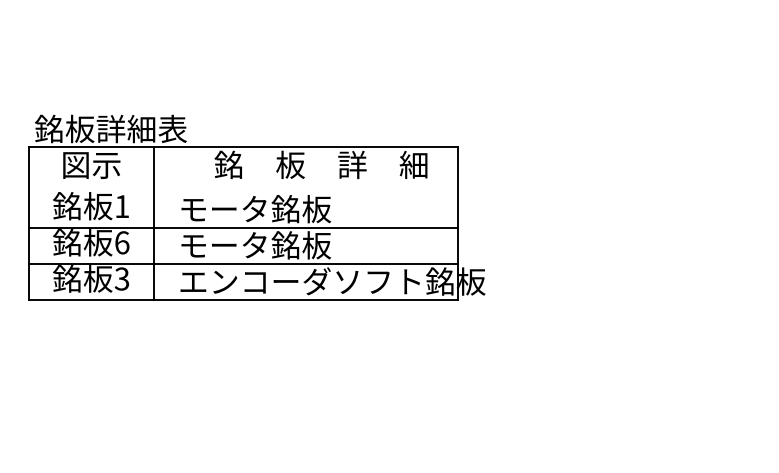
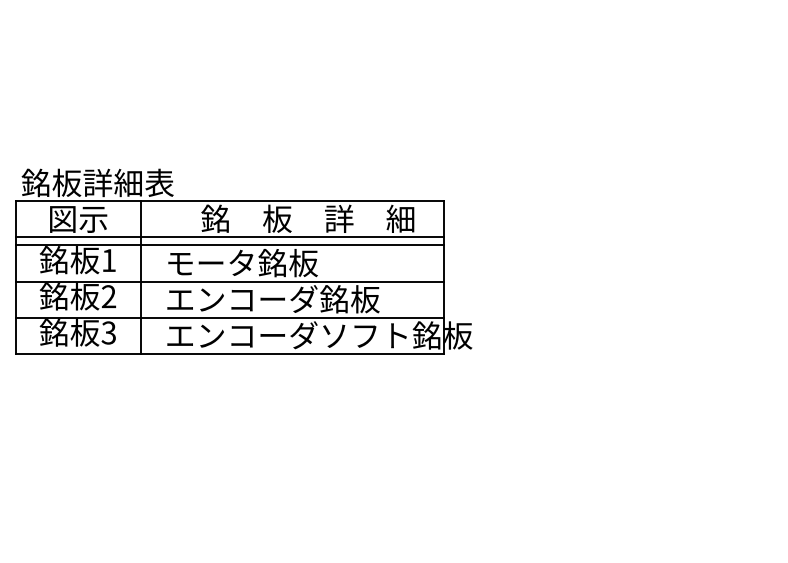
line: (242, 183) -> (229, 237), added
line: (242, 191) -> (229, 245), added
text: (121, 242) -> (108, 296), 6 -> 2
text: (286, 245) -> (273, 299), モータ銘板 -> エンコーダ銘板

